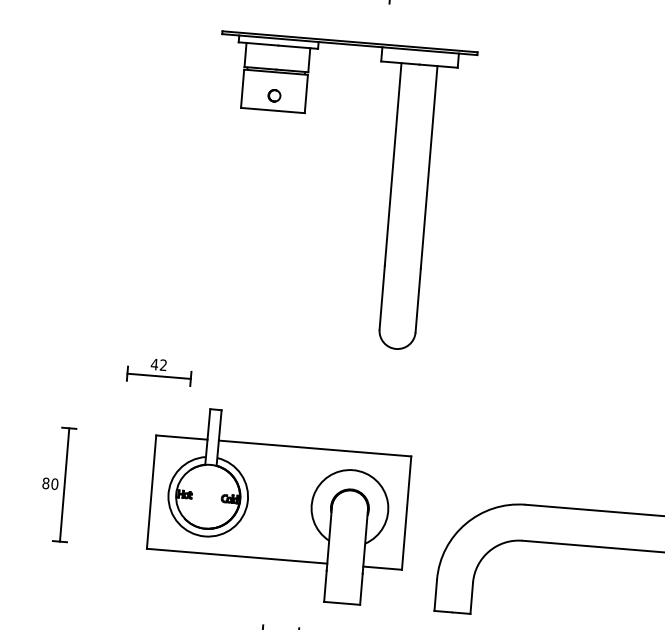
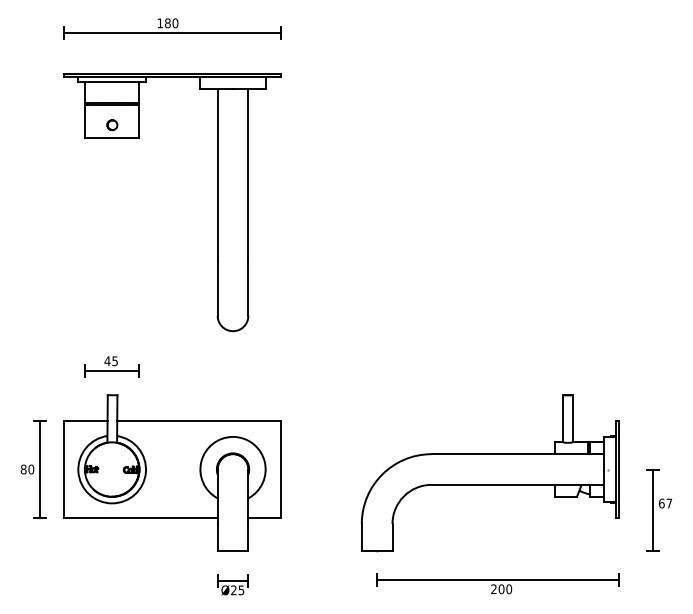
part: (390, 196) -> (217, 202), moved
text: (162, 365) -> (114, 361), 42 -> 45
part: (278, 506) -> (172, 472), moved

